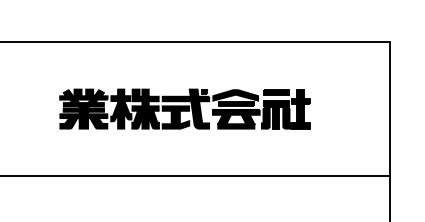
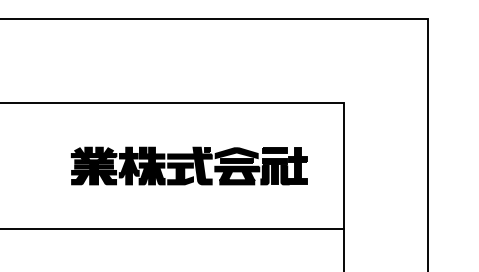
part: (184, 108) -> (188, 165), moved

